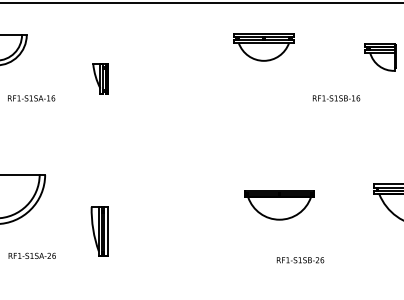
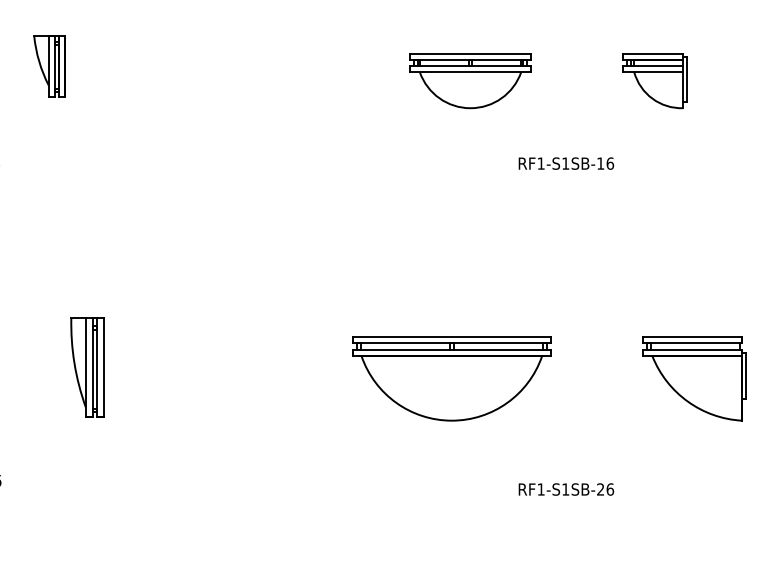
part: (263, 47) -> (469, 81), moved
part: (100, 78) -> (48, 65), moved
part: (279, 204) -> (451, 377), size x1.43
part: (99, 231) -> (87, 367), moved
text: (300, 260) -> (566, 490), moved

